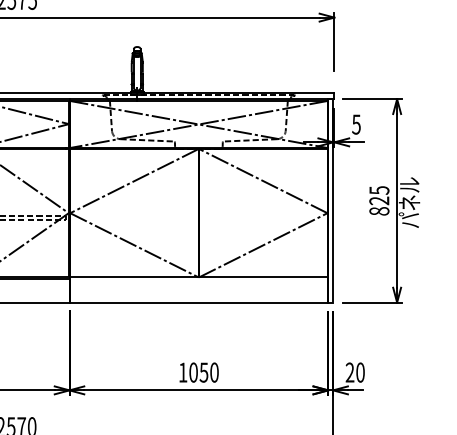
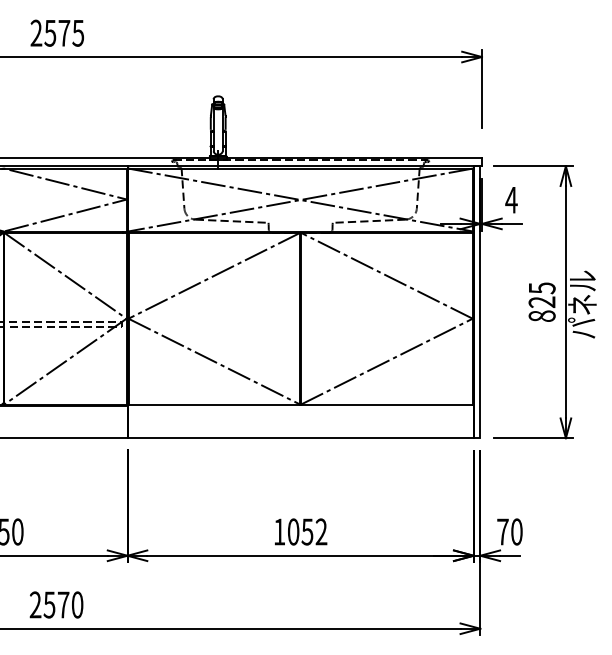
text: (356, 124) -> (511, 200), 5 -> 4
text: (214, 372) -> (321, 531), 1050 -> 1052
text: (349, 372) -> (502, 531), 20 -> 70

